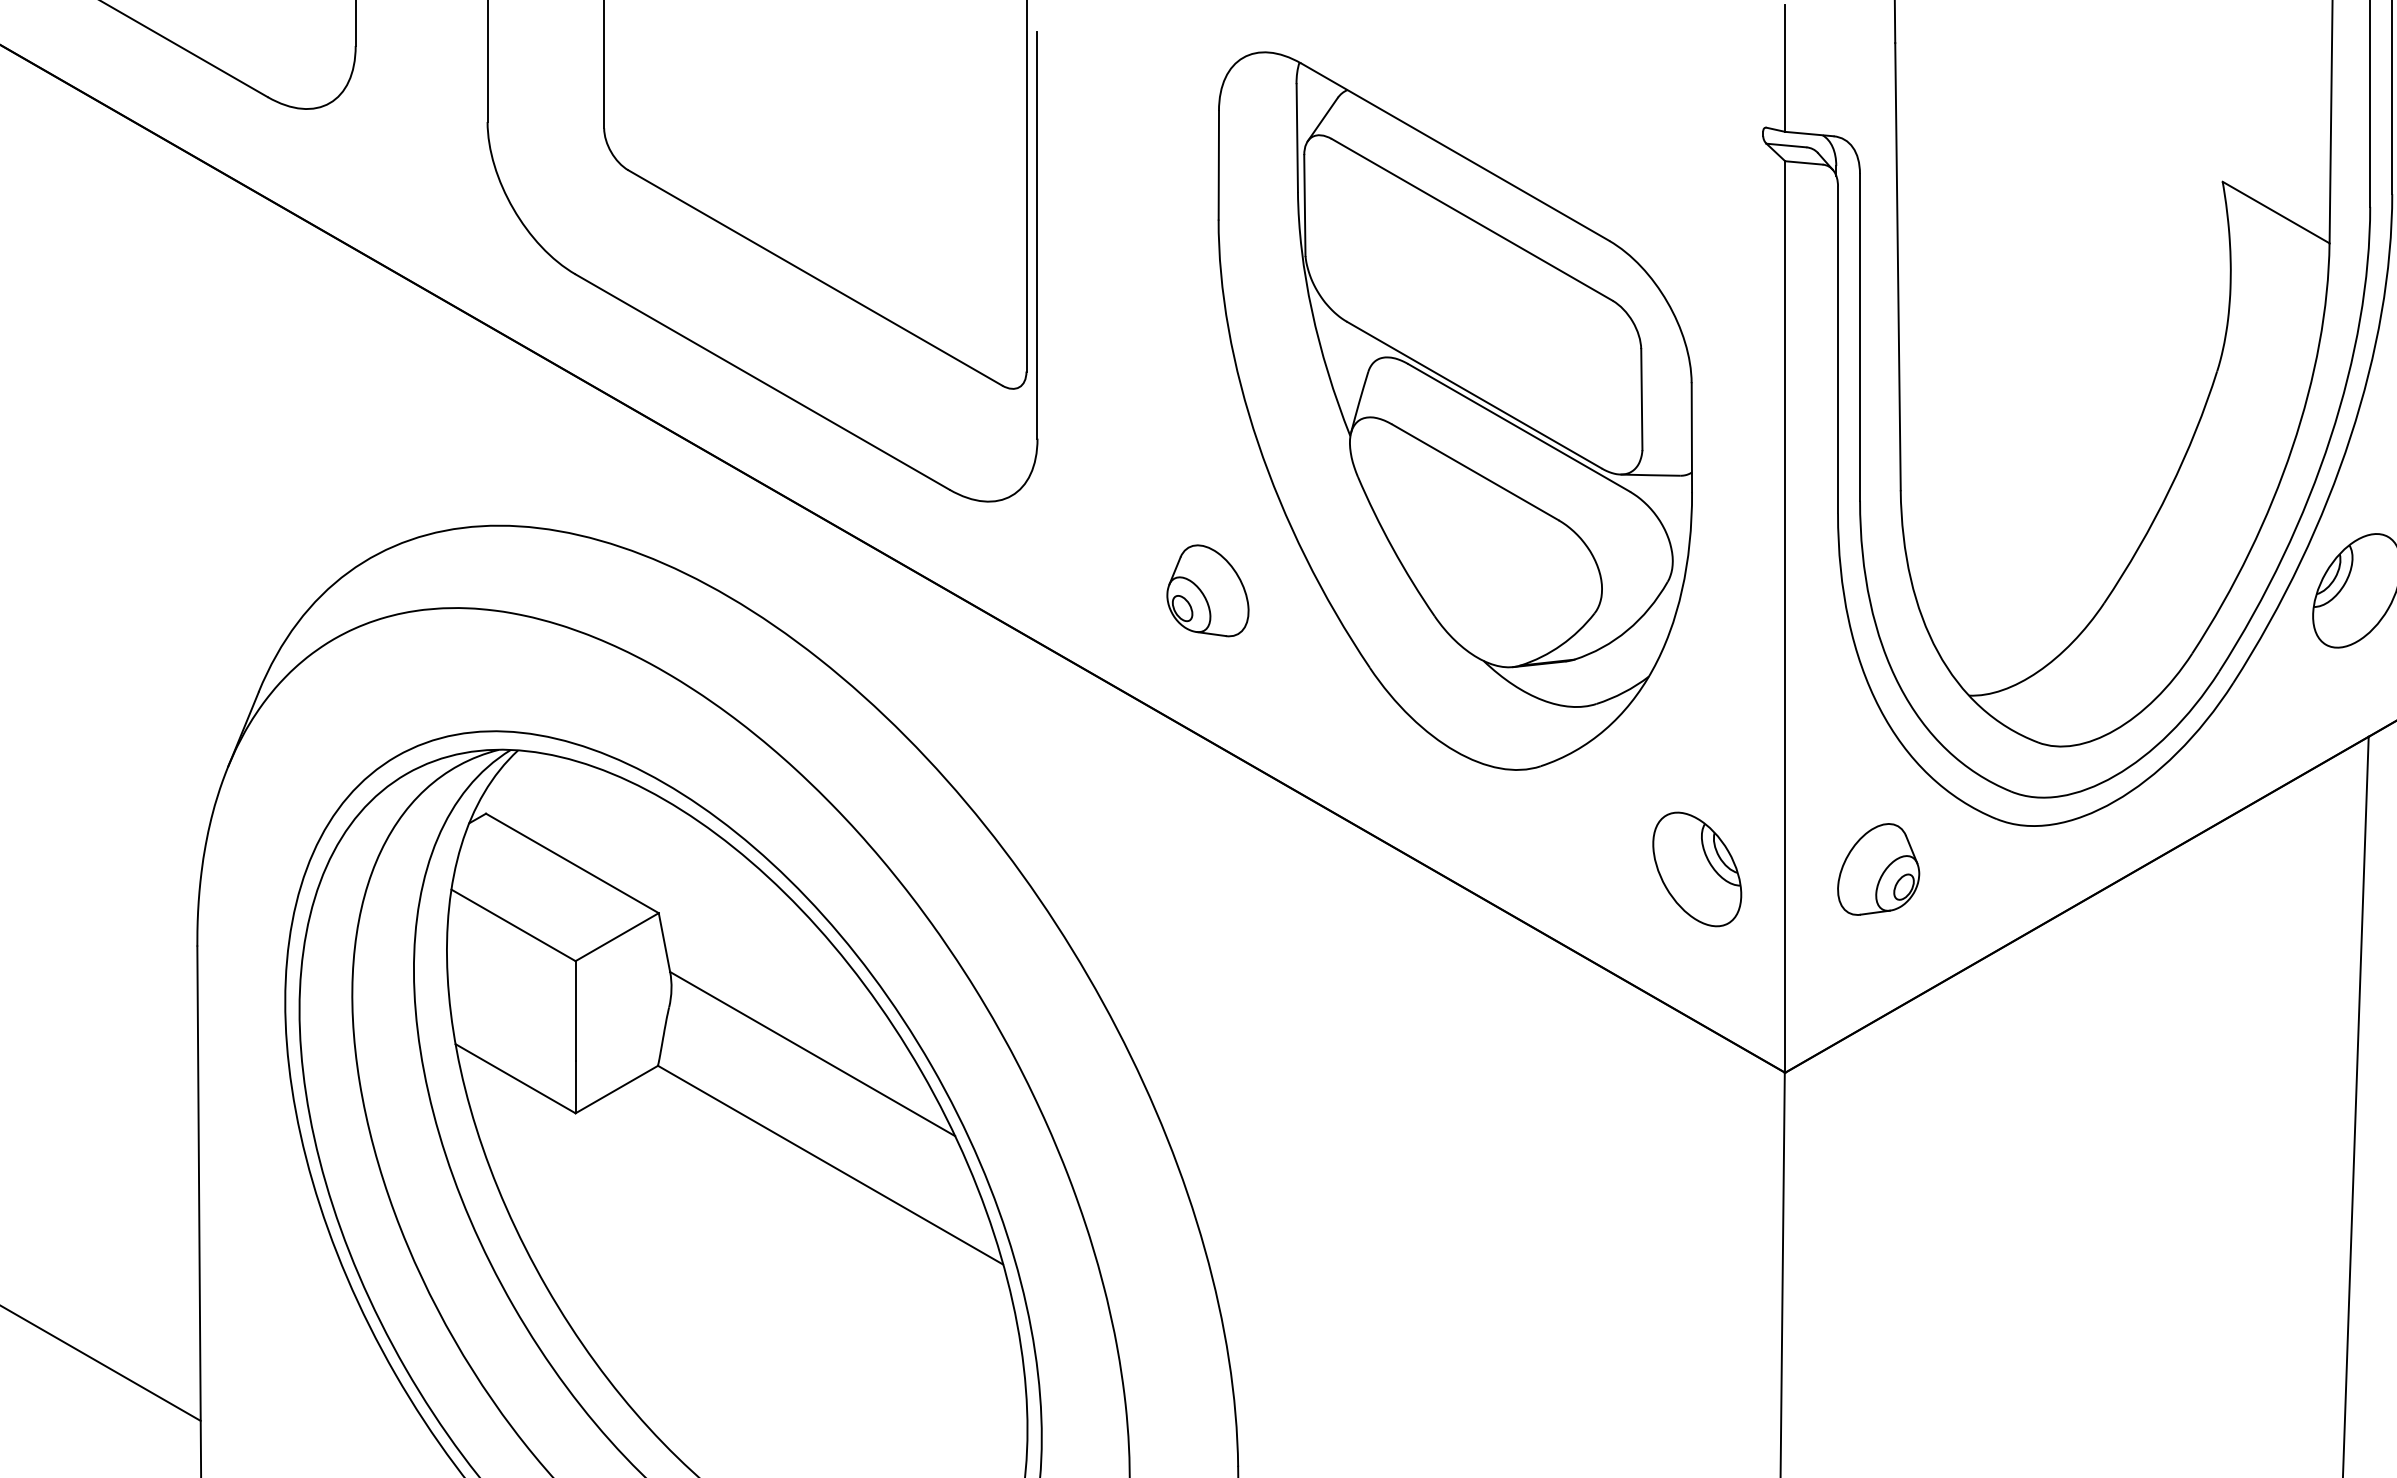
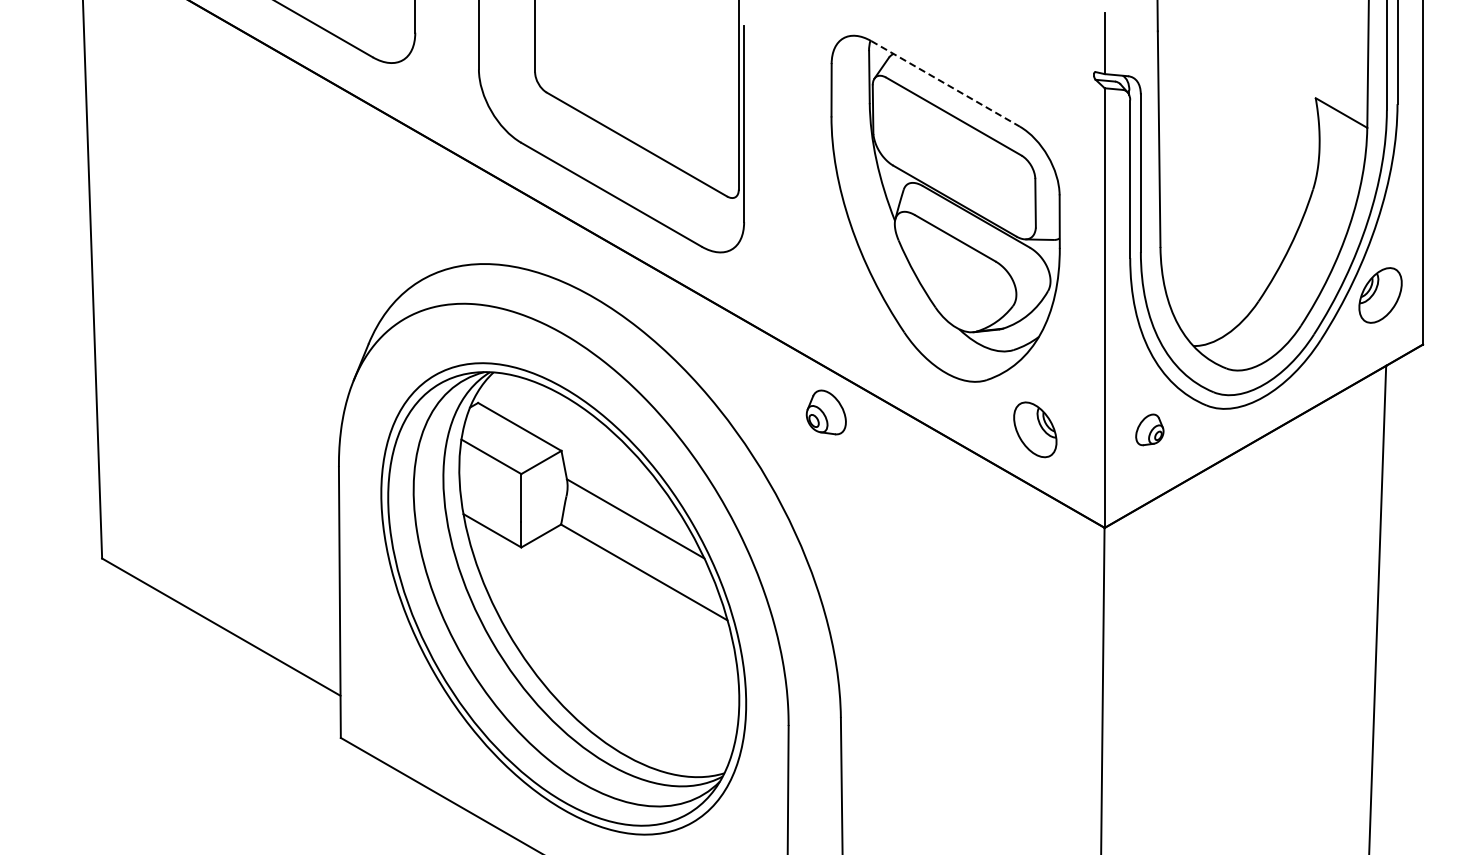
line: (1455, 151) -> (945, 83), solid -> dashed
part: (1206, 590) -> (825, 412), moved
part: (1697, 868) -> (1035, 429), moved
part: (1877, 868) -> (1149, 429), size x0.7

